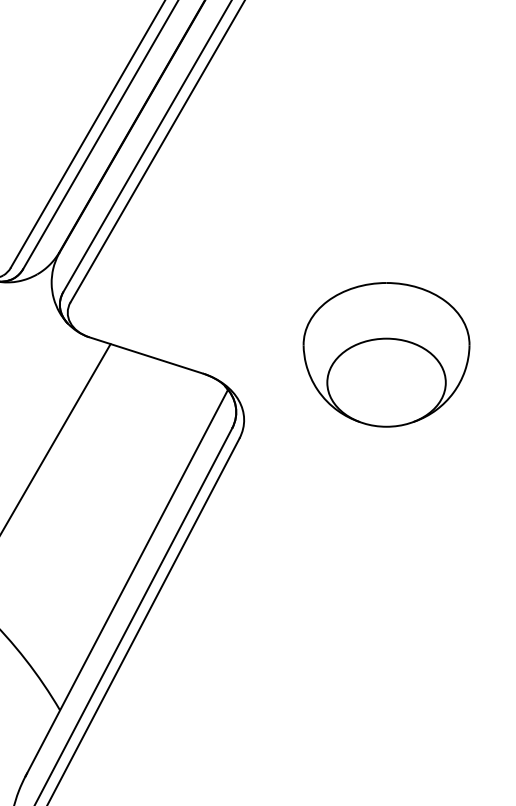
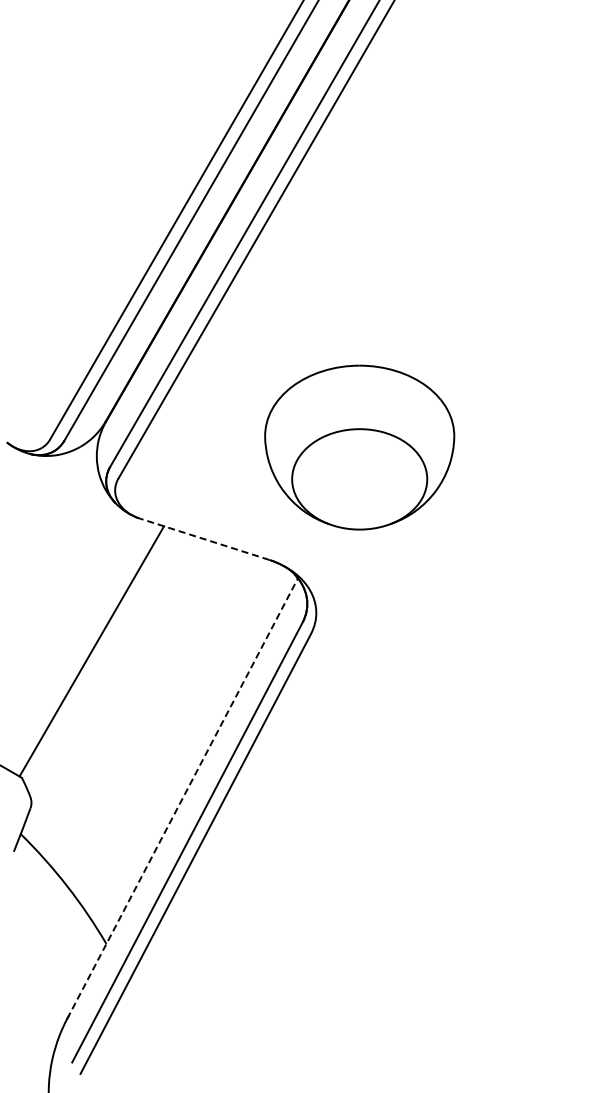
part: (386, 354) -> (359, 447), moved
line: (146, 355) -> (204, 539), solid -> dashed
line: (126, 582) -> (182, 798), solid -> dashed

